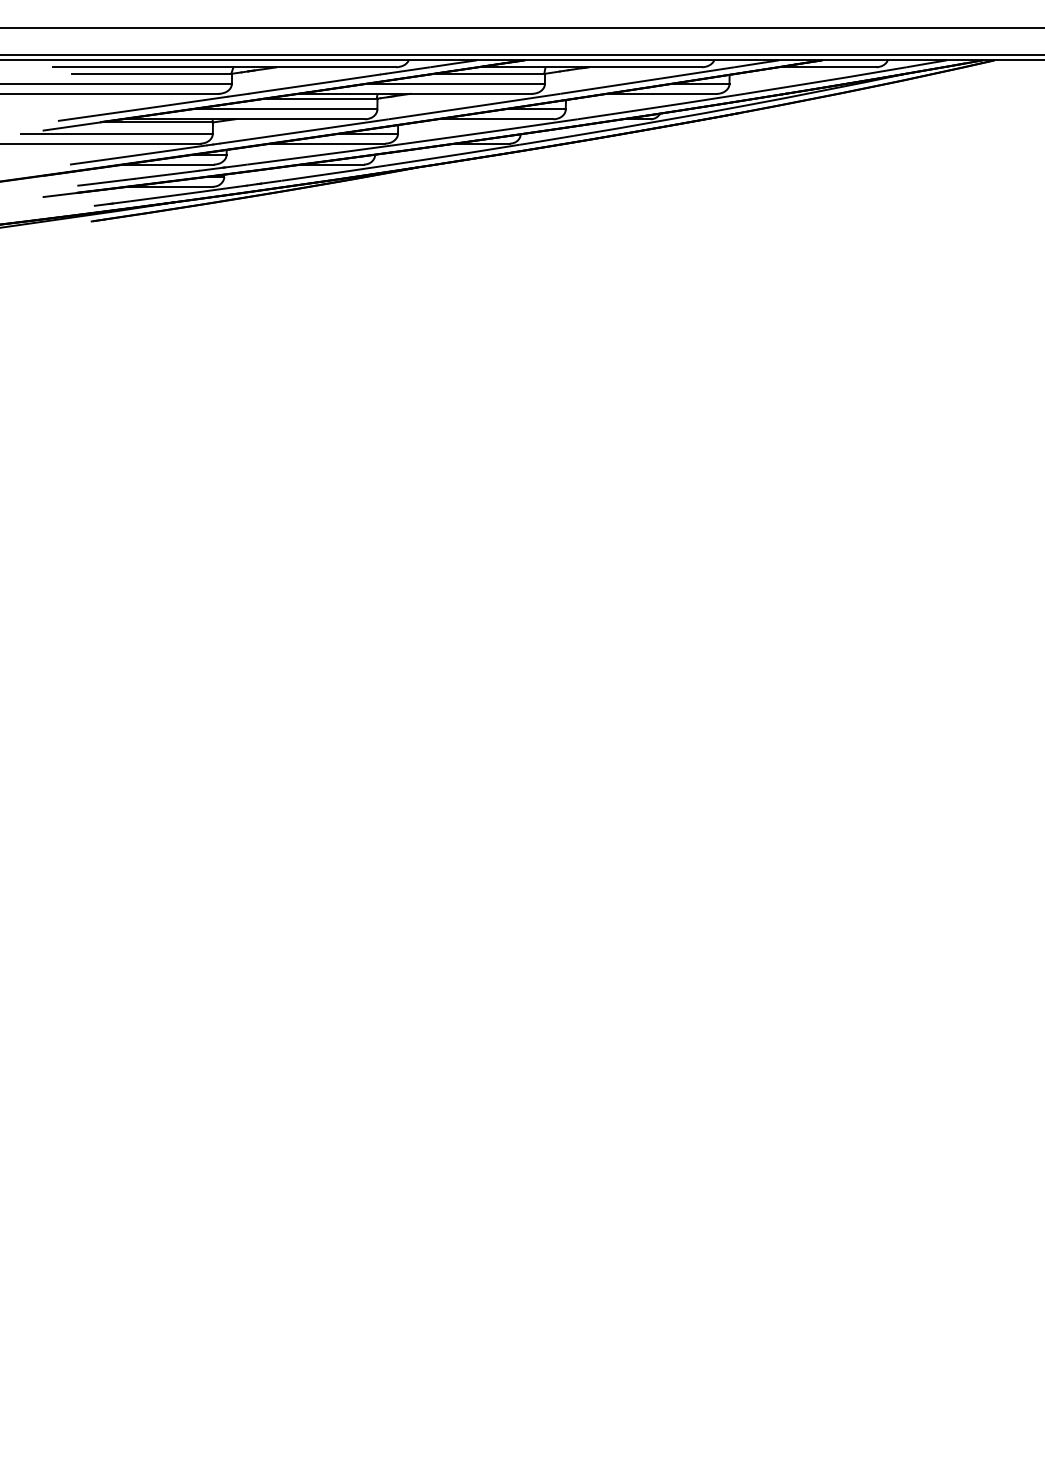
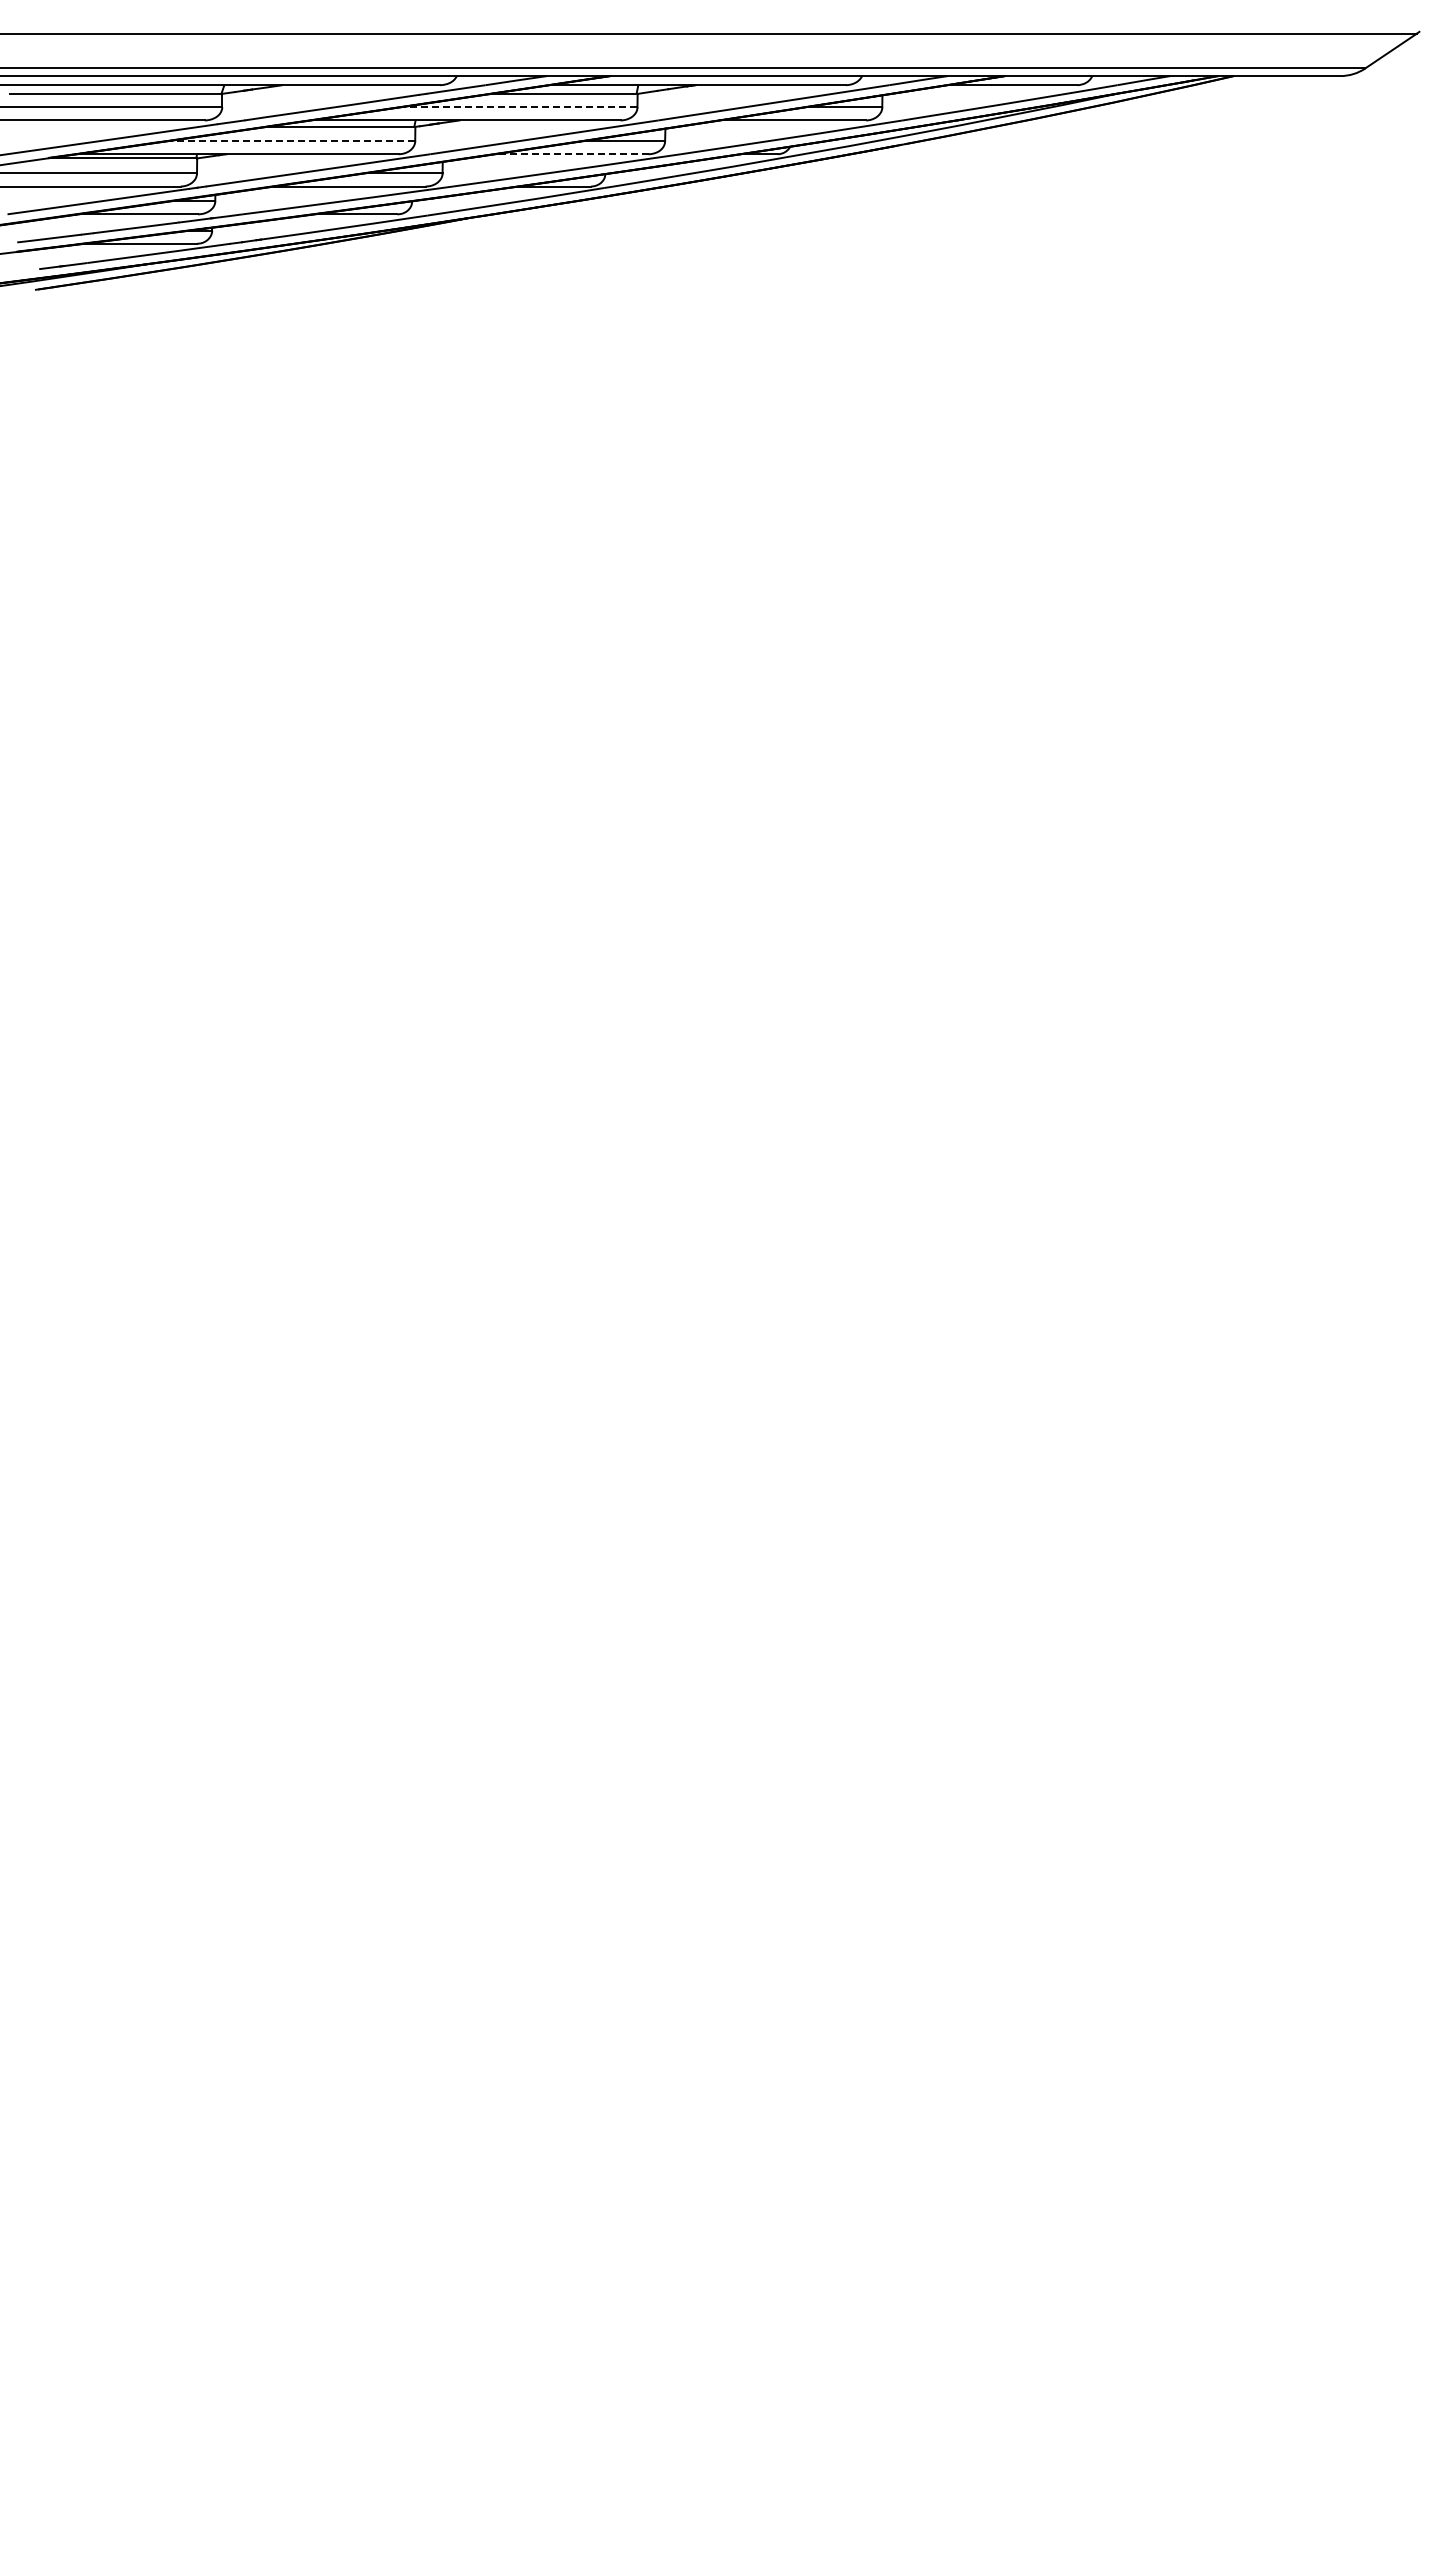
line: (455, 84) -> (518, 107), solid -> dashed
line: (284, 109) -> (291, 141), solid -> dashed
line: (495, 119) -> (571, 154), solid -> dashed

